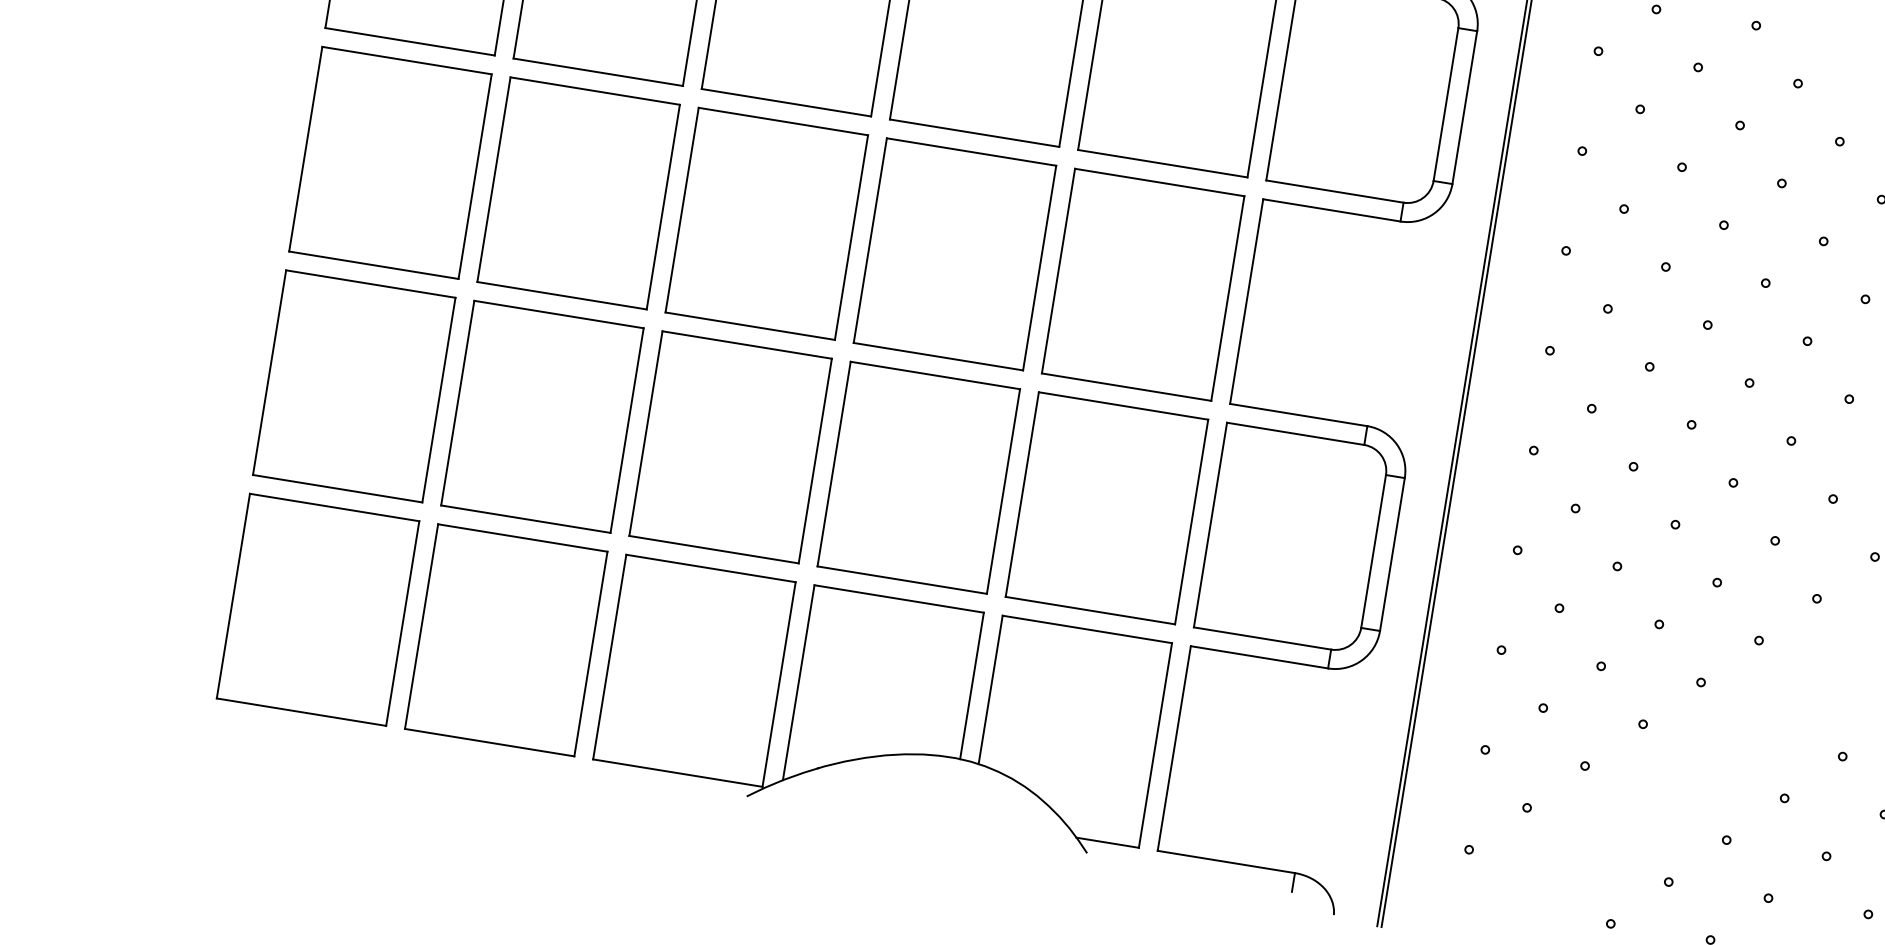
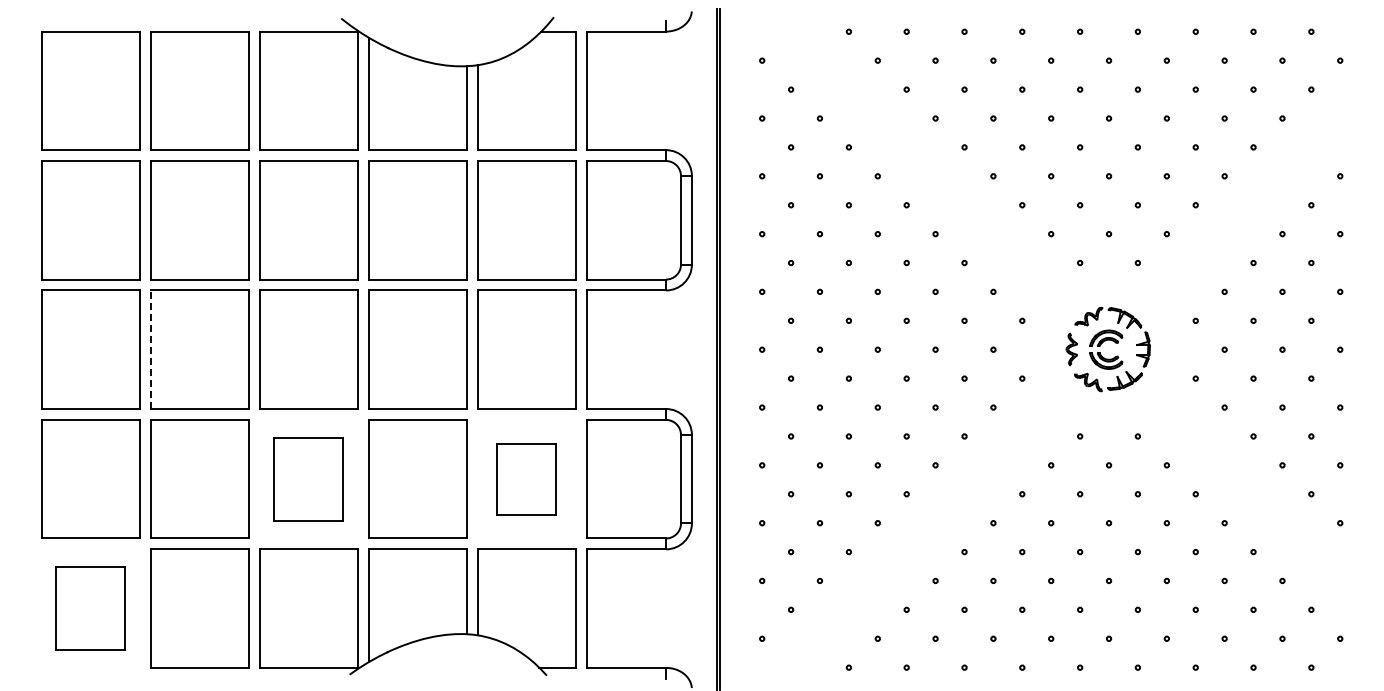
line: (493, 179) -> (150, 349), solid -> dashed
part: (730, 446) -> (308, 478), size x0.7
part: (1107, 507) -> (526, 478), size x0.6
part: (317, 609) -> (90, 608), size x0.7

